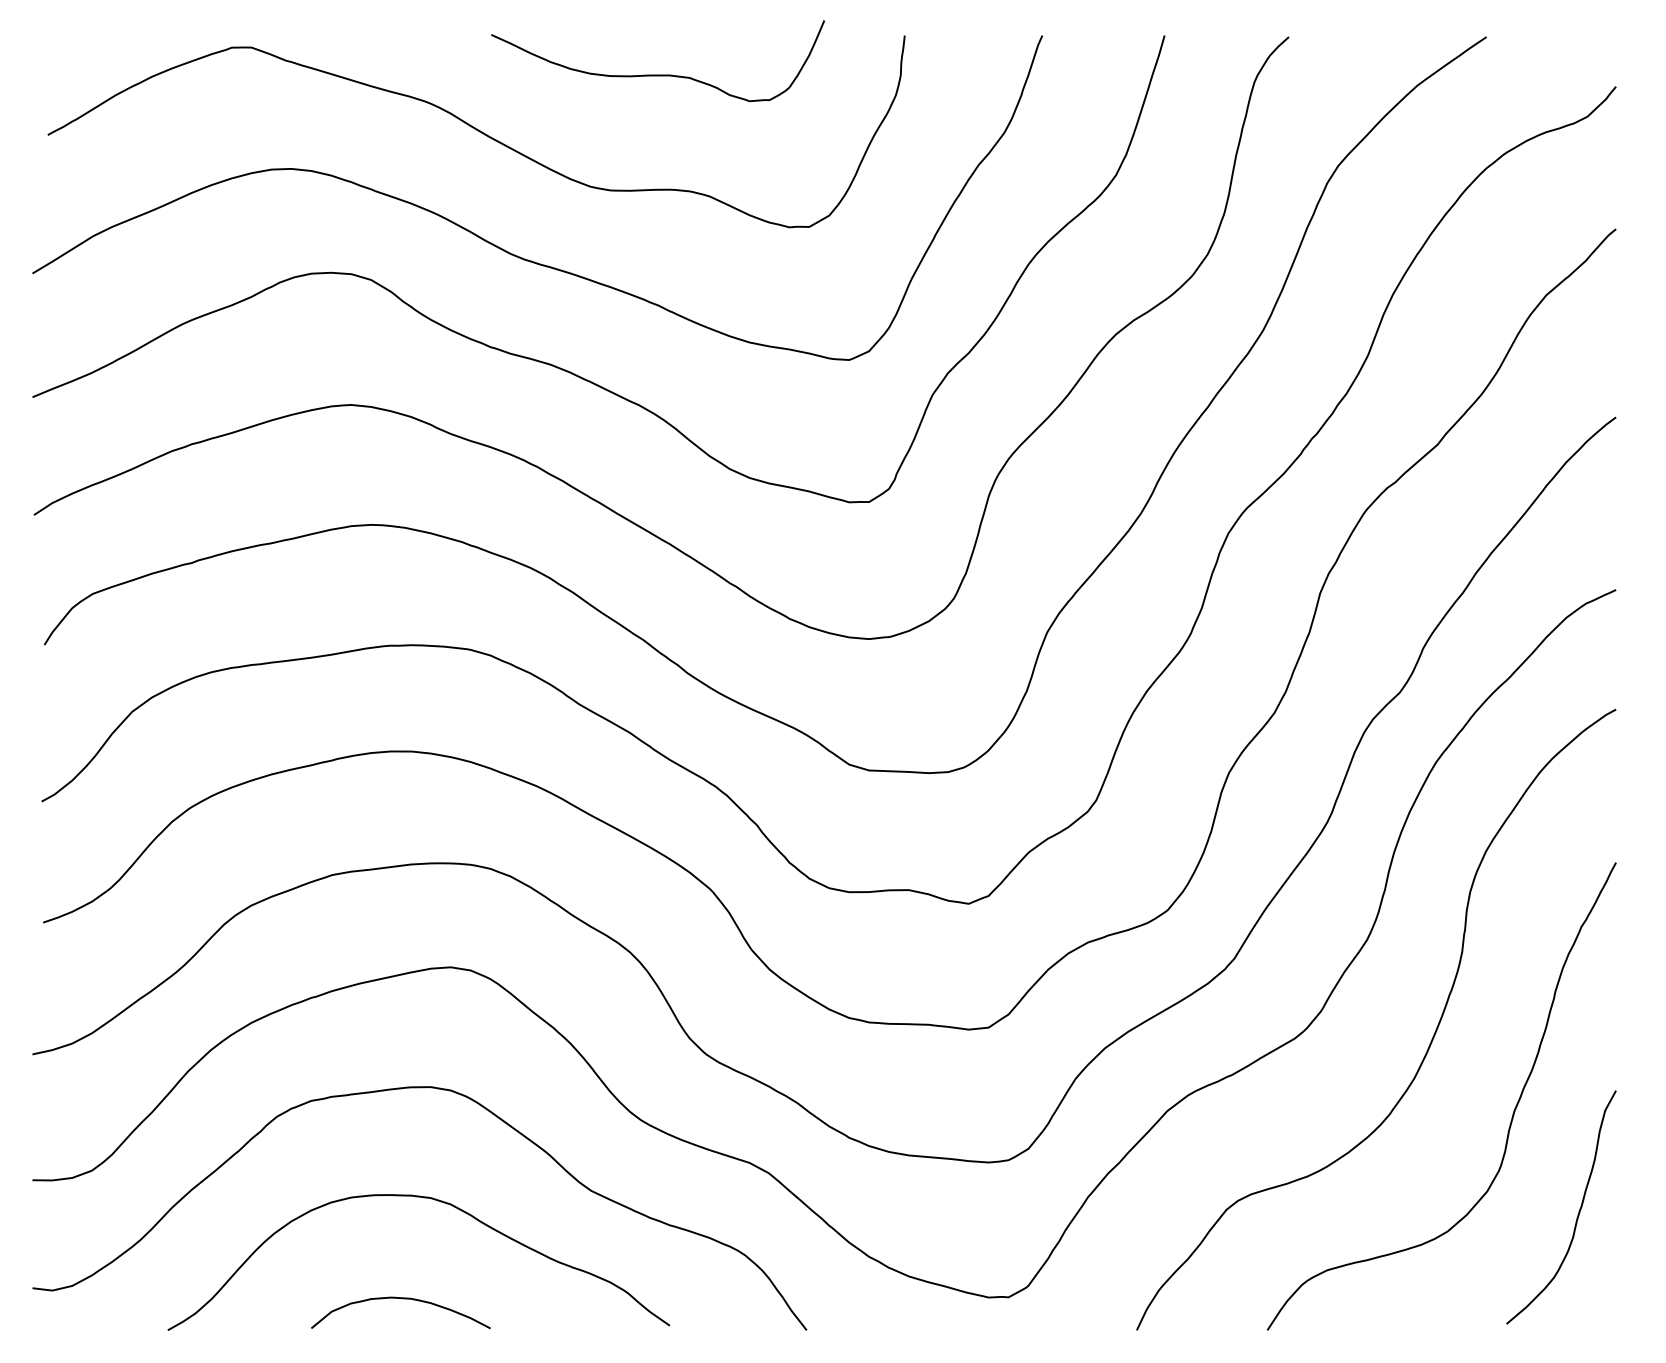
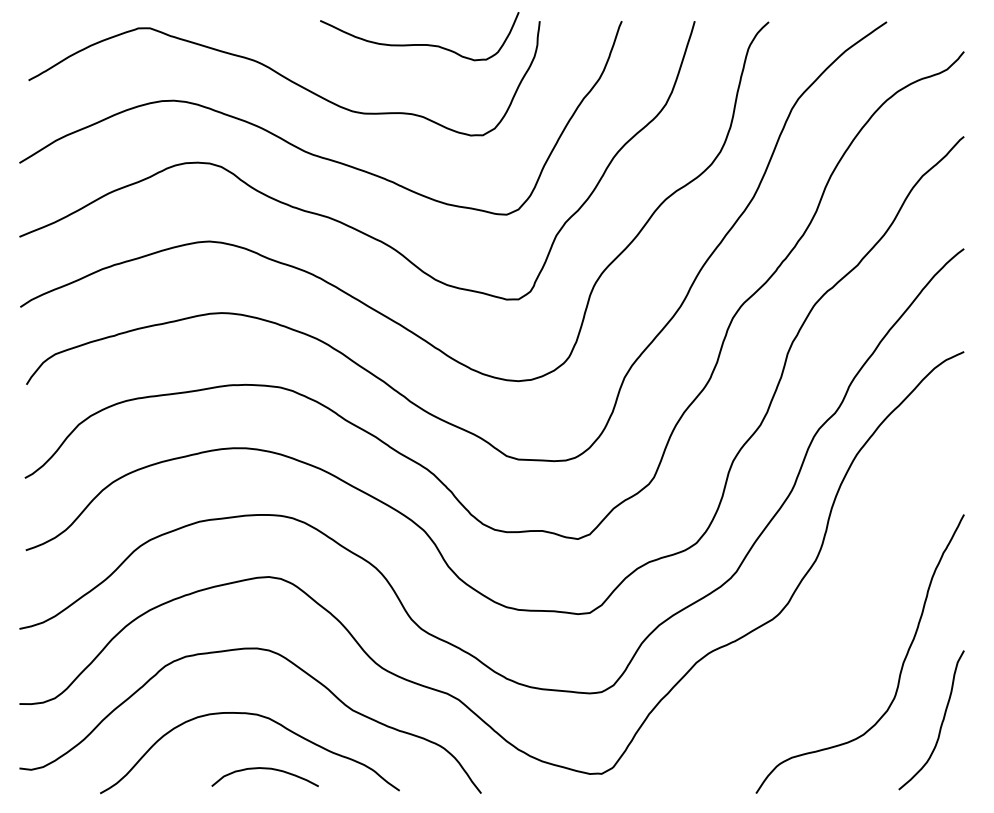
curve: (657, 74) -> (419, 44), moved
curve: (1430, 1038) -> (853, 619), removed
curve: (399, 1300) -> (264, 769), moved

